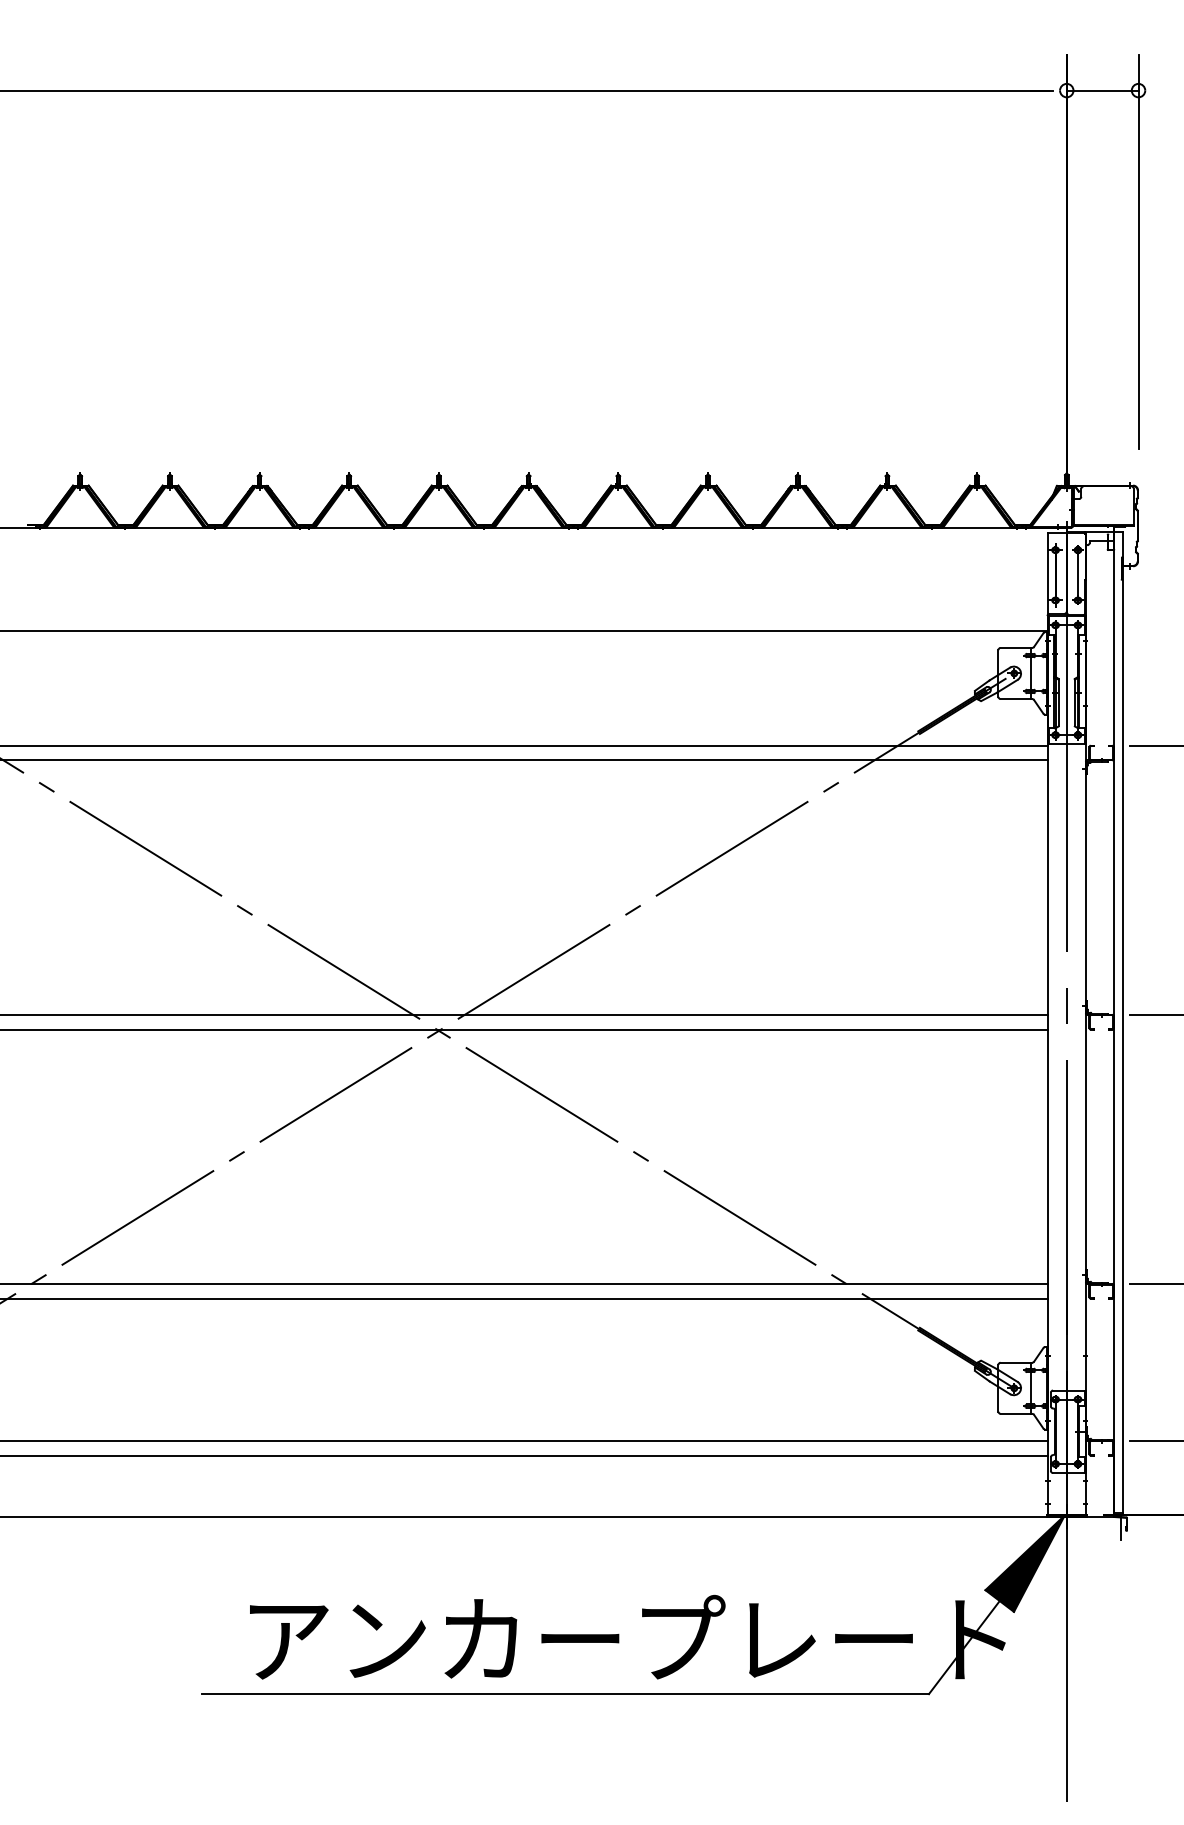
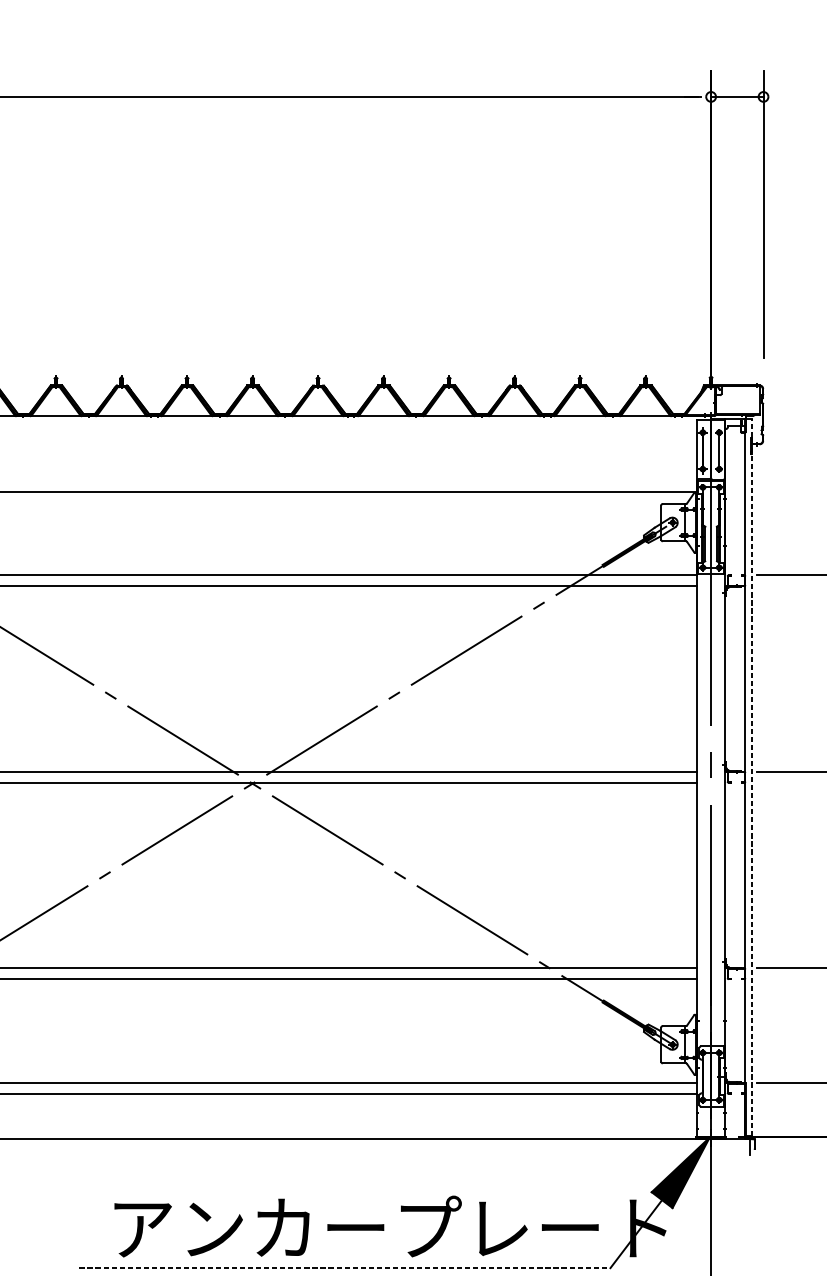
line: (1122, 1022) -> (751, 777), solid -> dashed
line: (565, 1694) -> (344, 1268), solid -> dashed

